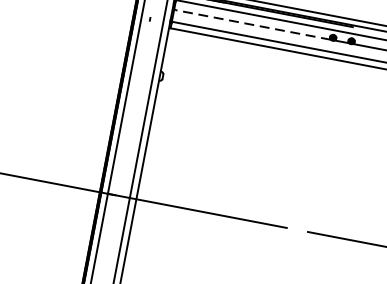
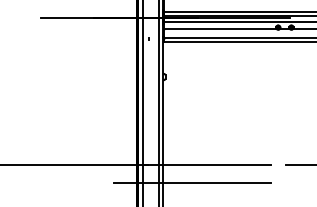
line: (253, 25) -> (221, 29), dashed -> solid
line: (171, 230) -> (191, 182), added

